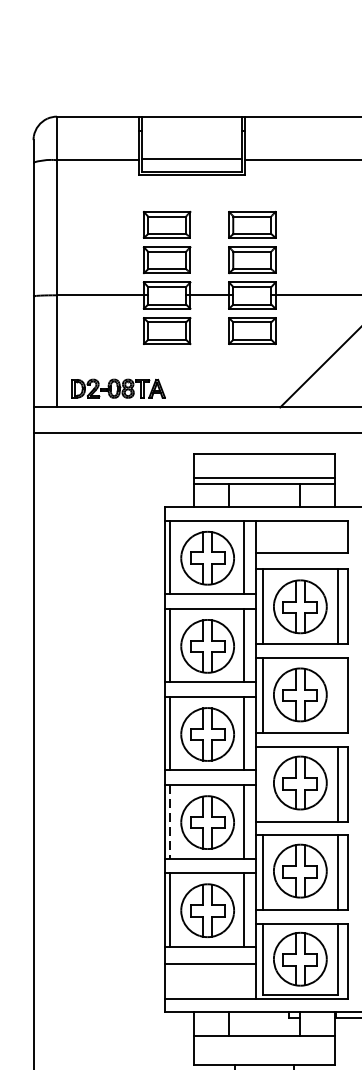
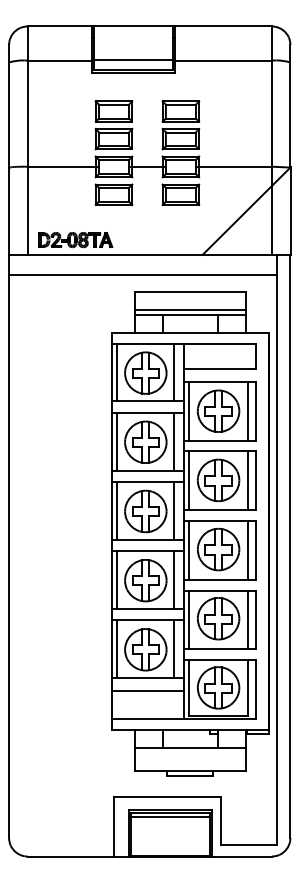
line: (337, 695) -> (247, 480), added
line: (263, 784) -> (189, 550), added
line: (170, 822) -> (116, 580), dashed -> solid

